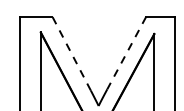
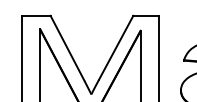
line: (71, 53) -> (67, 48), dashed -> solid
line: (125, 53) -> (115, 48), dashed -> solid

